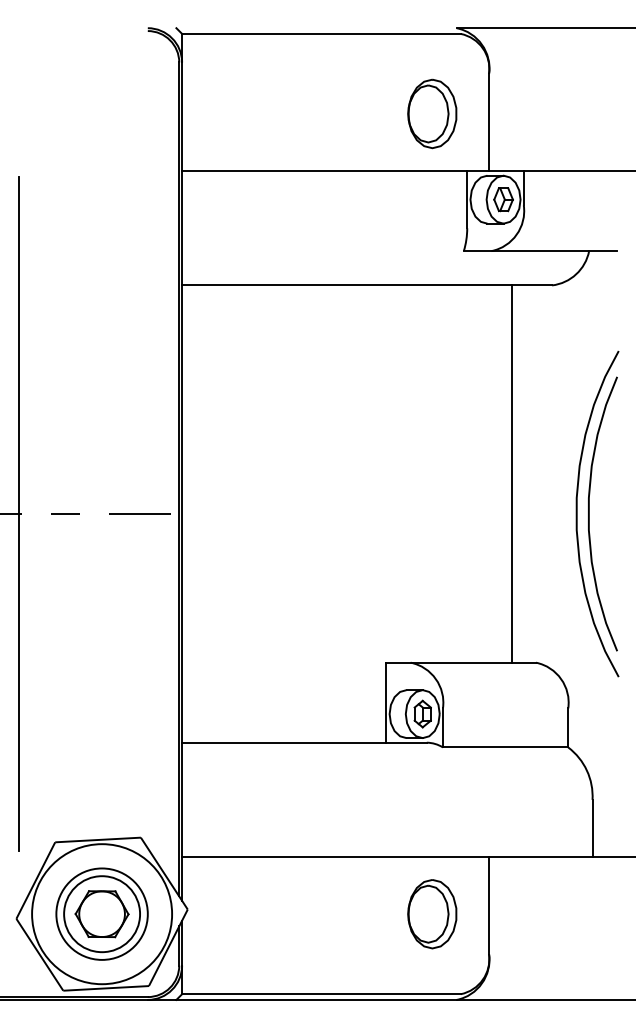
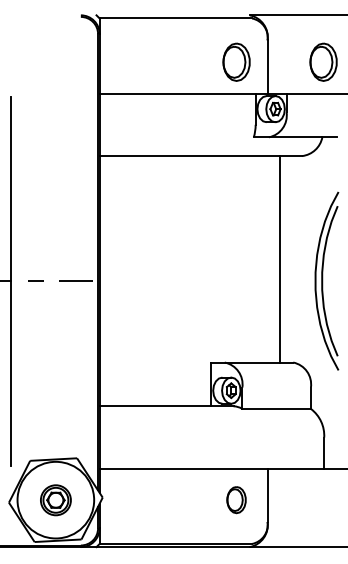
part: (591, 112) -> (323, 61), added
part: (432, 912) -> (236, 499), size x0.7
part: (101, 914) -> (55, 500), size x0.6

